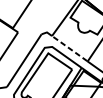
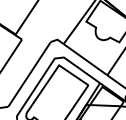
line: (69, 48) -> (85, 59), dashed -> solid

